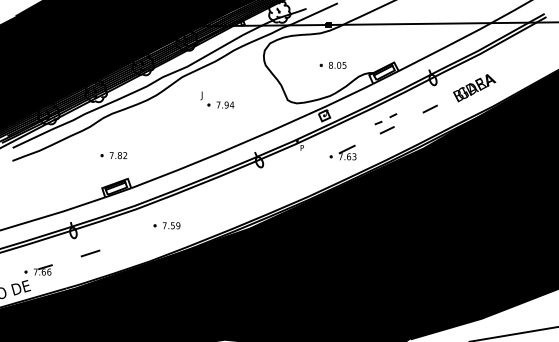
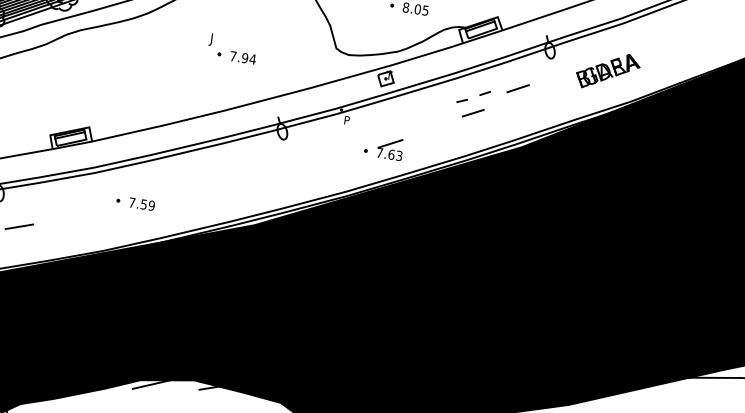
part: (217, 99) -> (233, 48), moved
line: (429, 108) -> (517, 87), moved
part: (342, 152) -> (383, 147), moved
part: (113, 155) -> (73, 90), removed

